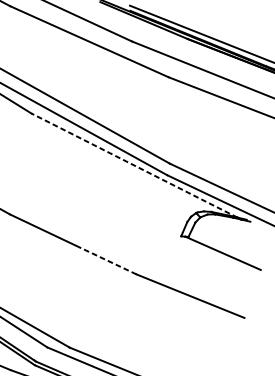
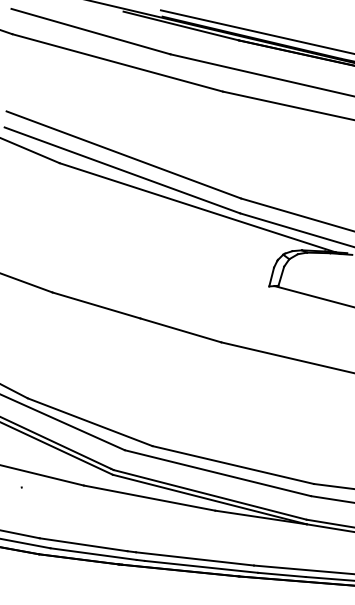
line: (134, 165) -> (197, 207), dashed -> solid
line: (105, 260) -> (180, 330), dashed -> solid

